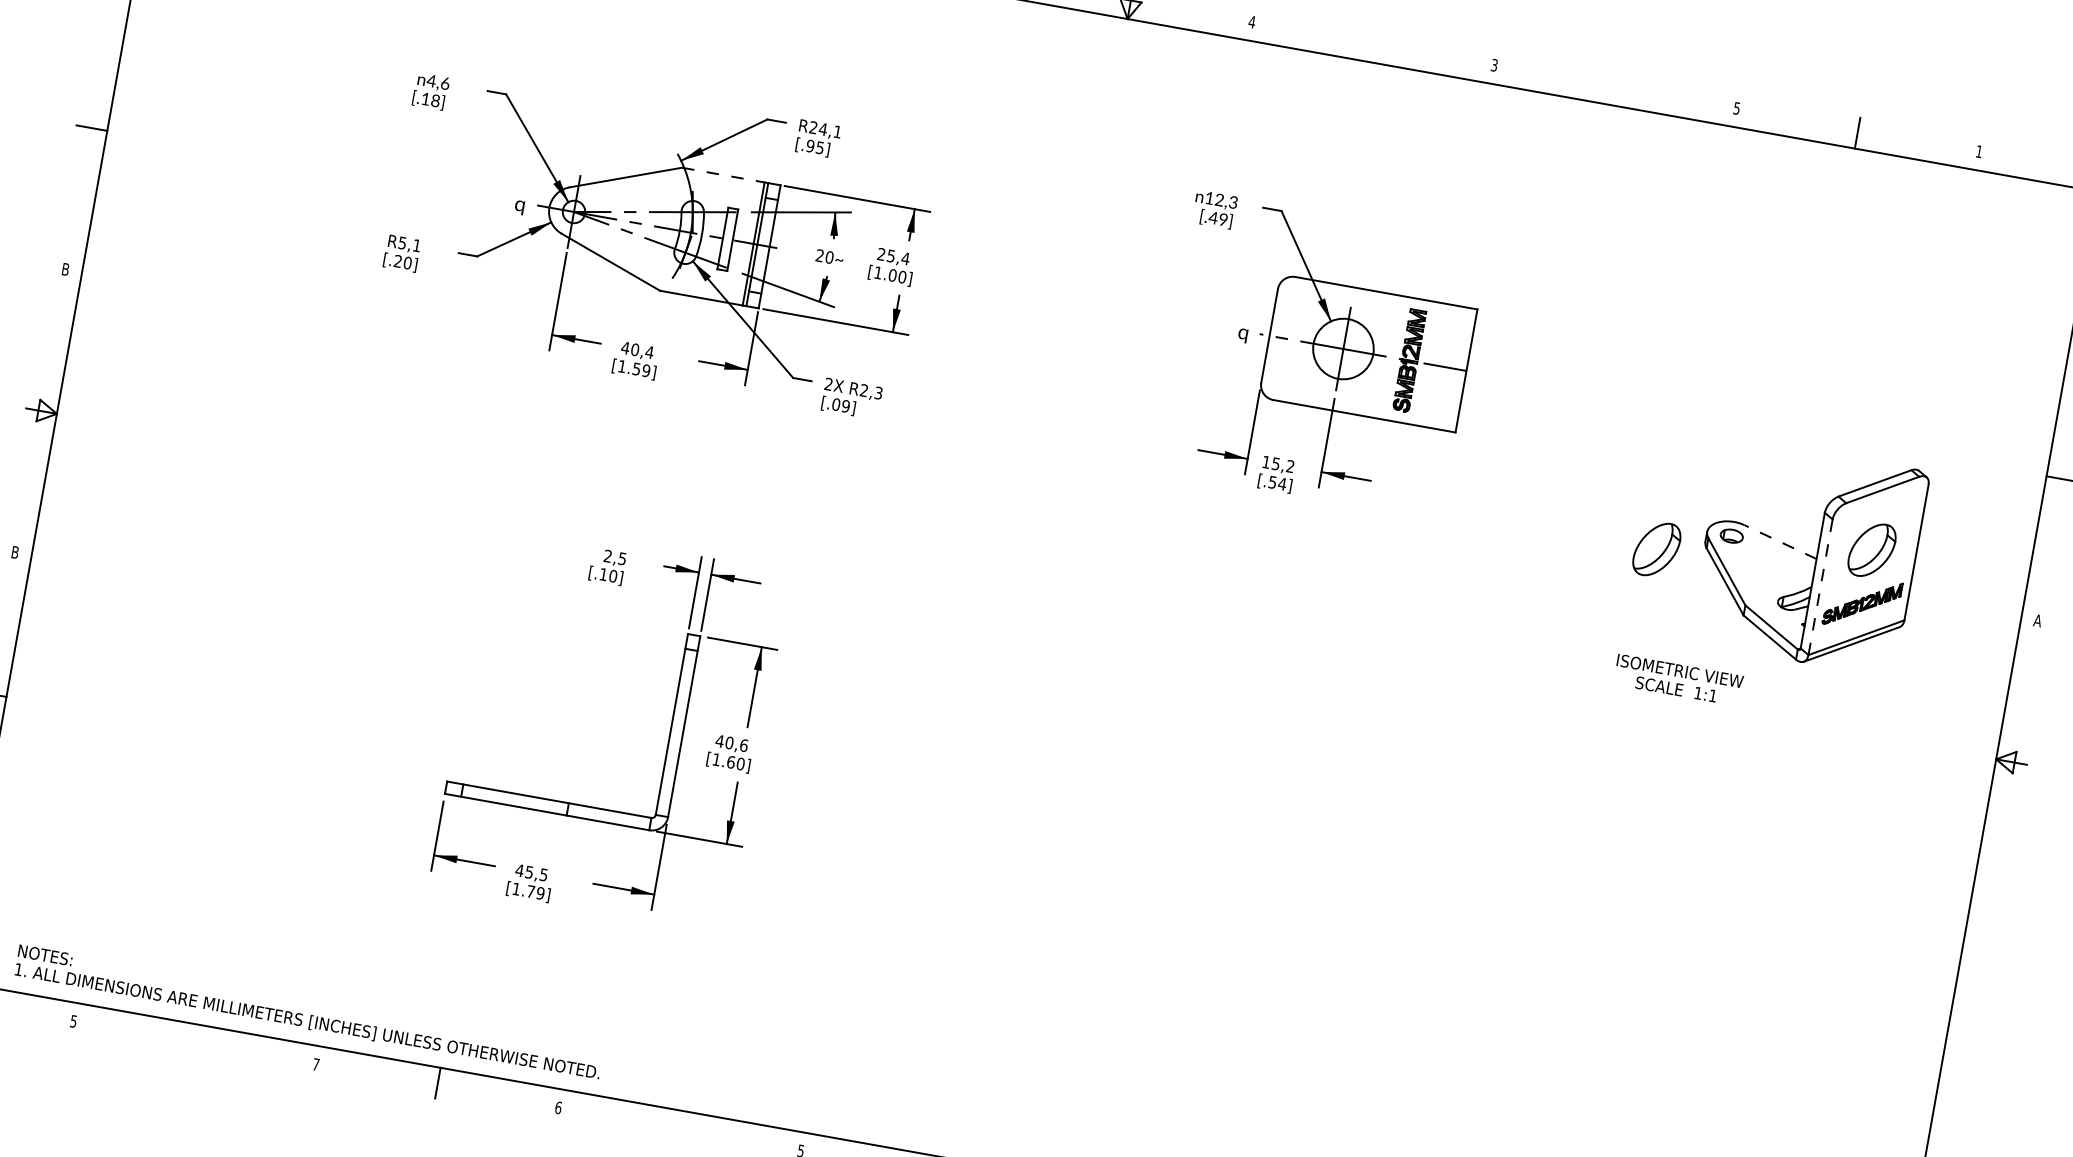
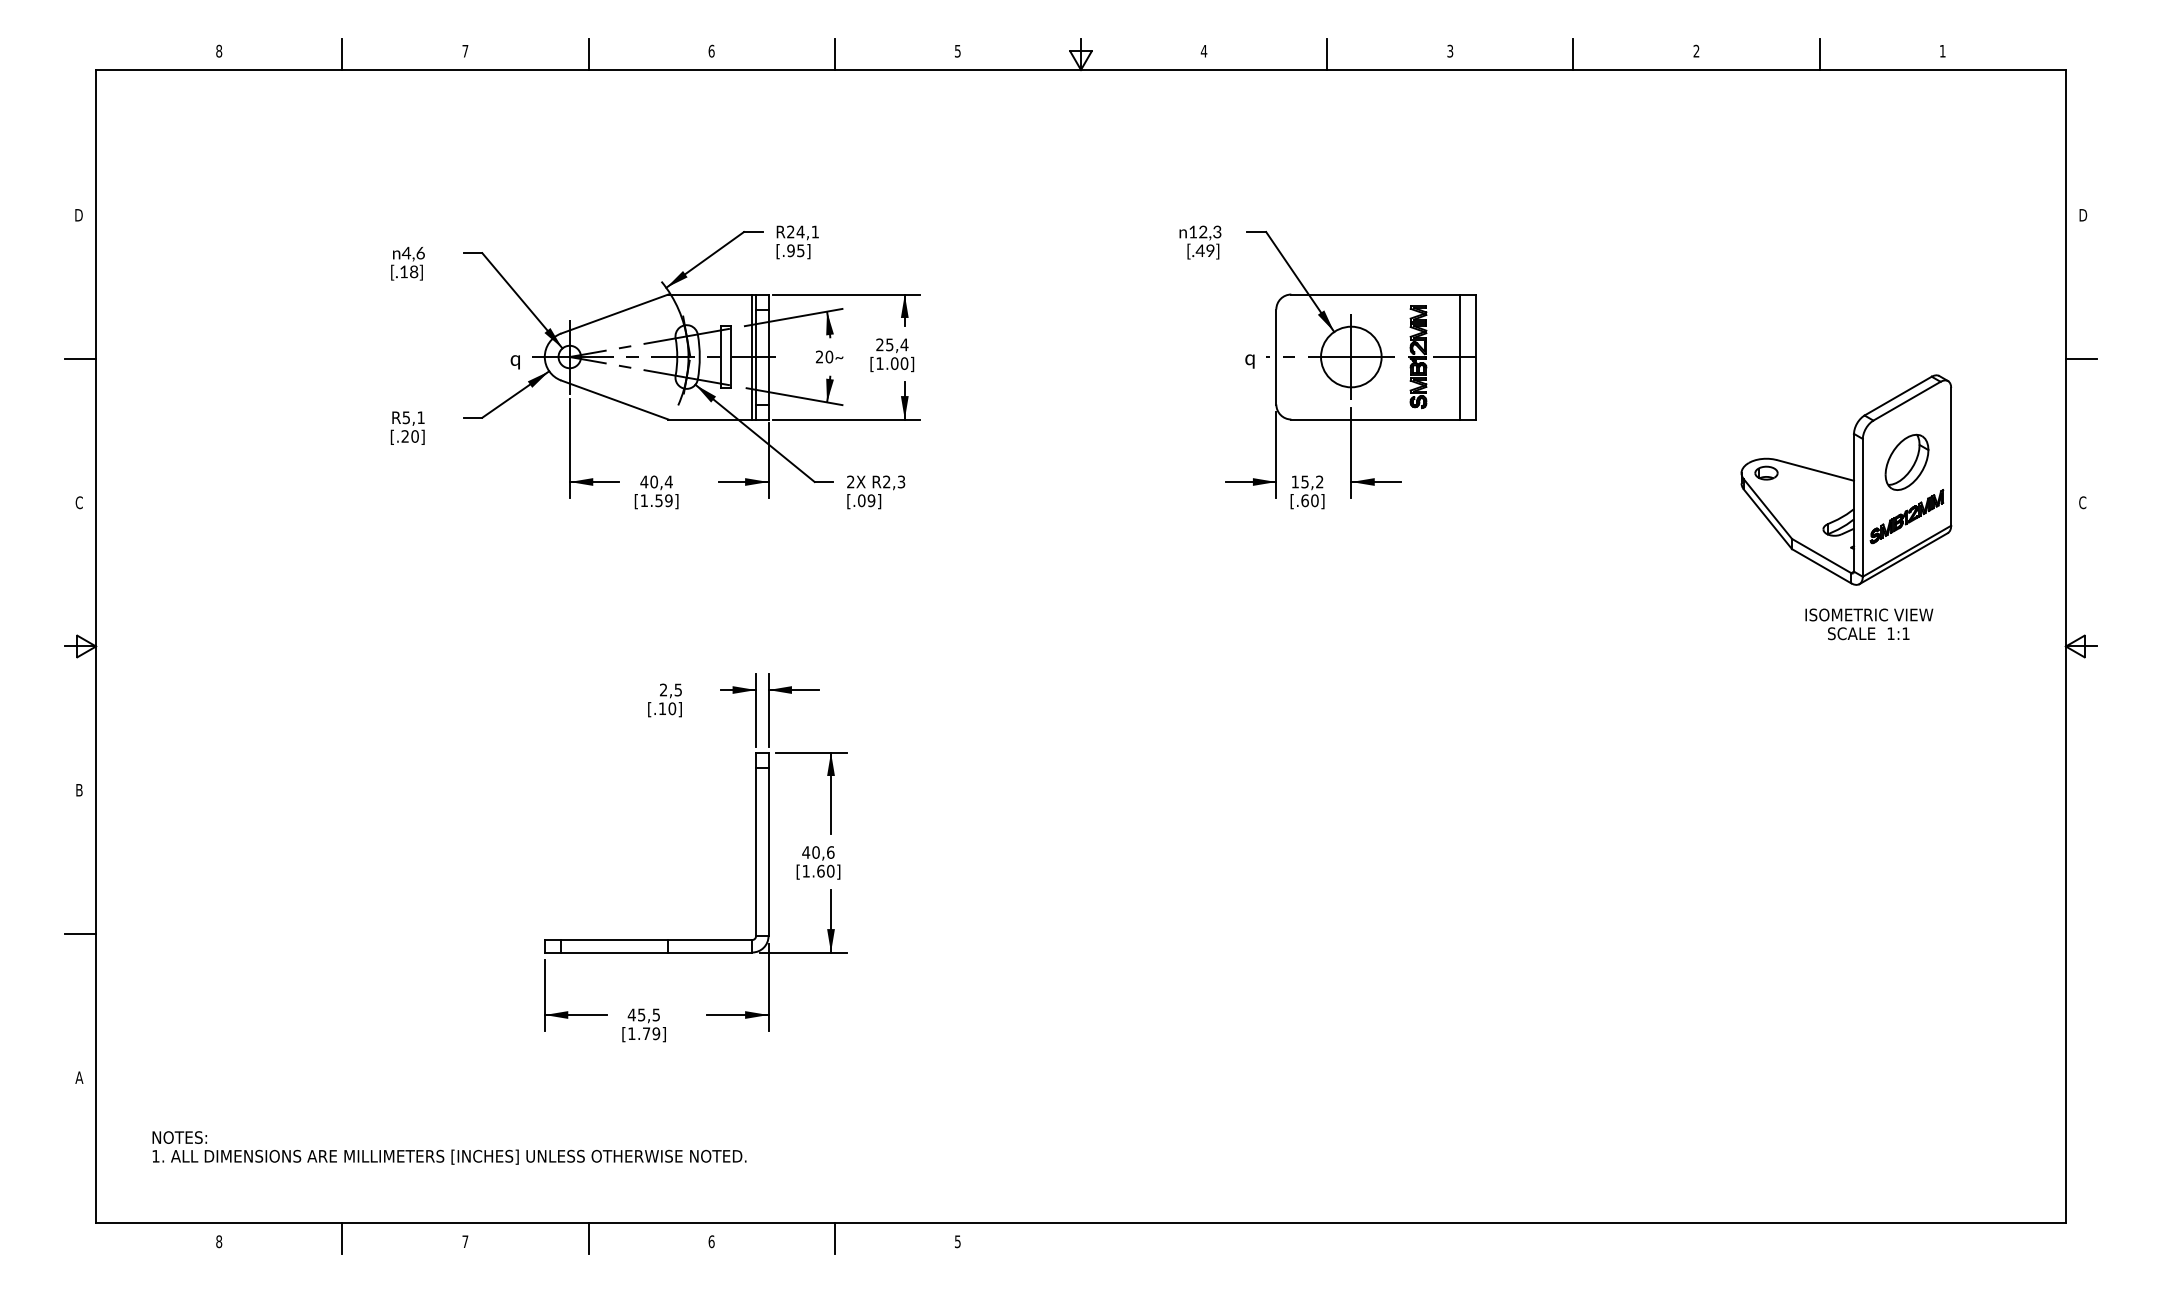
line: (1373, 46) -> (1327, 53), added
line: (1615, 89) -> (1573, 53), added
text: (1737, 107) -> (1696, 50), 5 -> 2
line: (723, 175) -> (710, 294), dashed -> solid
text: (64, 269) -> (78, 502), B -> C
line: (1451, 367) -> (1460, 356), added
text: (1277, 482) -> (1309, 500), [.54] -> [.60]
line: (1780, 542) -> (1815, 470), dashed -> solid
part: (1656, 548) -> (1694, 498), removed
line: (1820, 586) -> (1862, 507), dashed -> solid
text: (2037, 620) -> (2082, 502), A -> C
text: (1678, 680) -> (1869, 624), moved
text: (309, 1012) -> (449, 1147), moved
text: (74, 1021) -> (219, 1241), 5 -> 8
line: (195, 1039) -> (342, 1238), added
line: (680, 1126) -> (834, 1238), added

